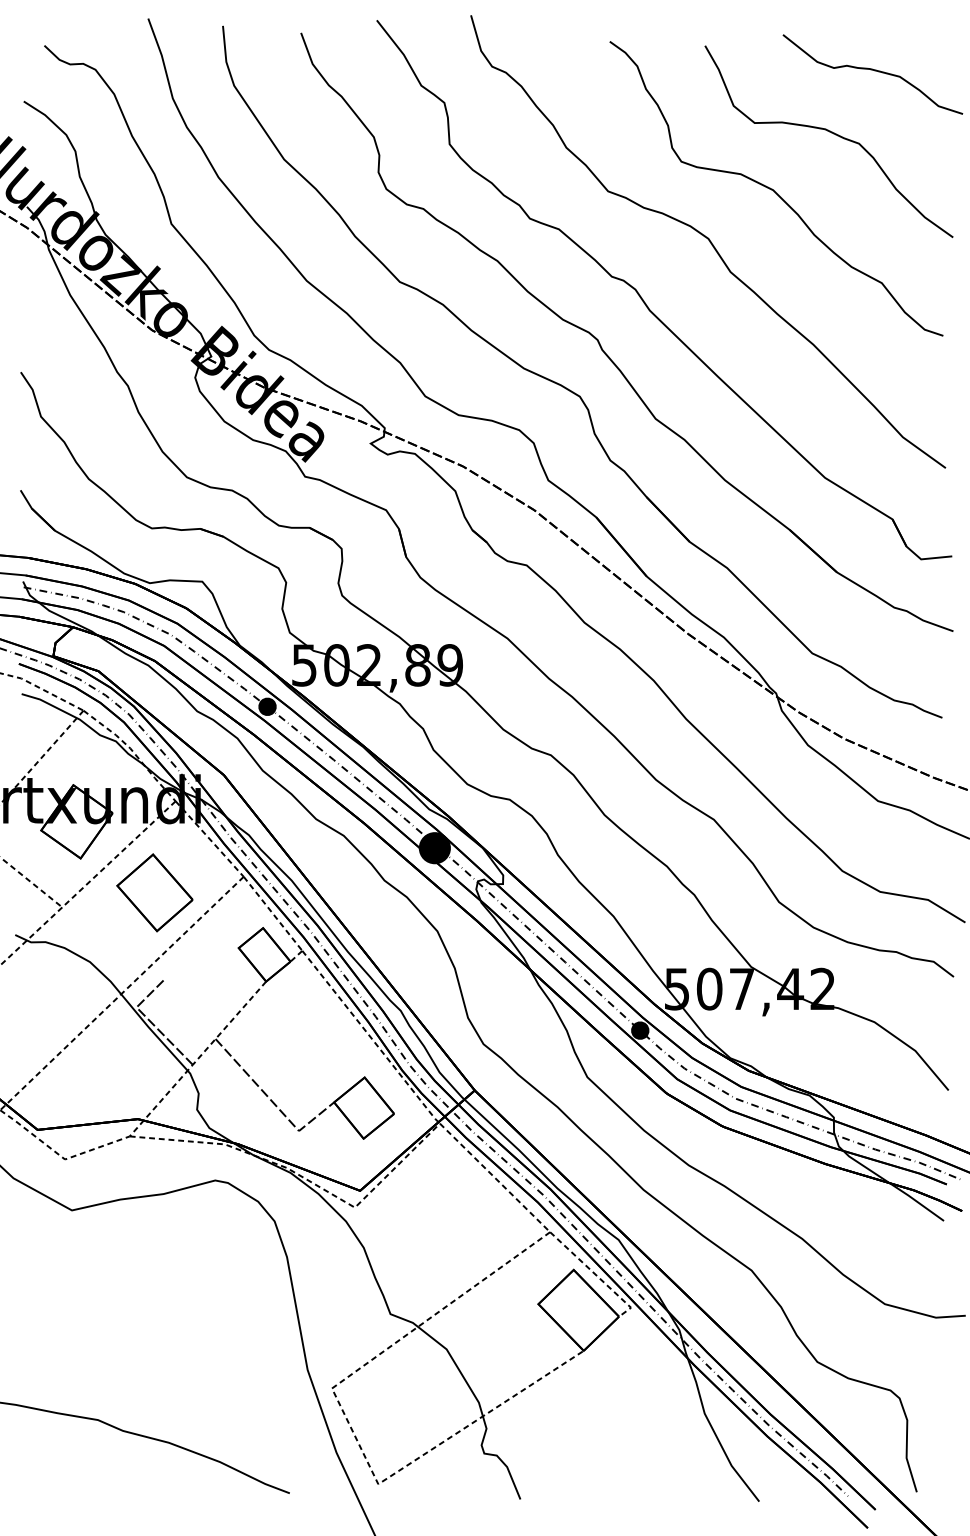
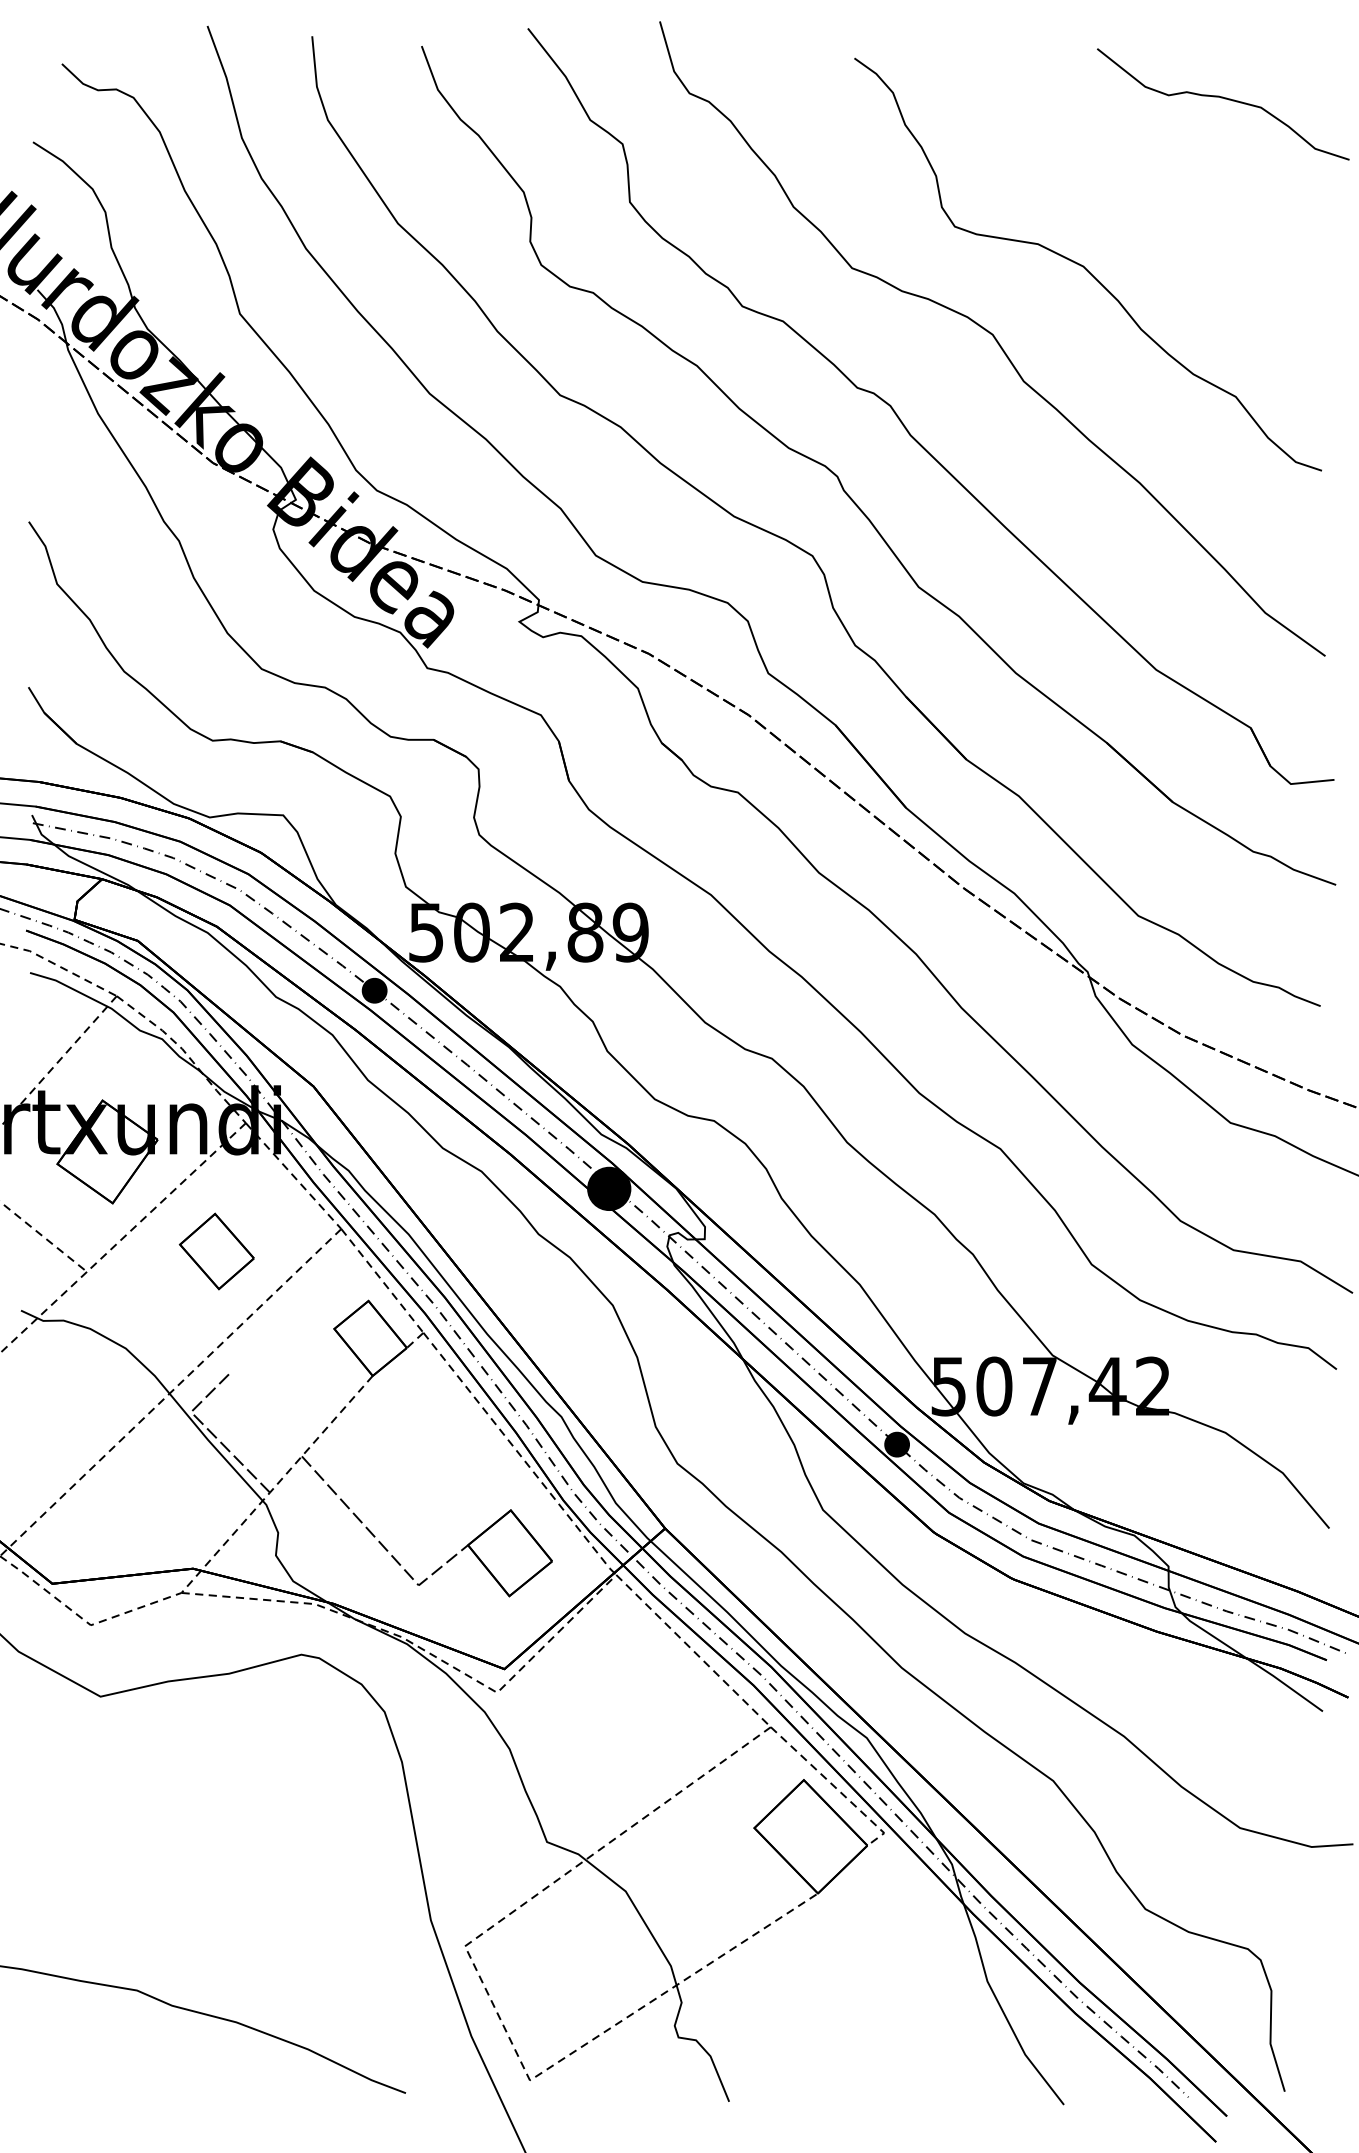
curve: (830, 133) -> (1164, 186), removed
part: (154, 892) -> (216, 1251), size x0.7

